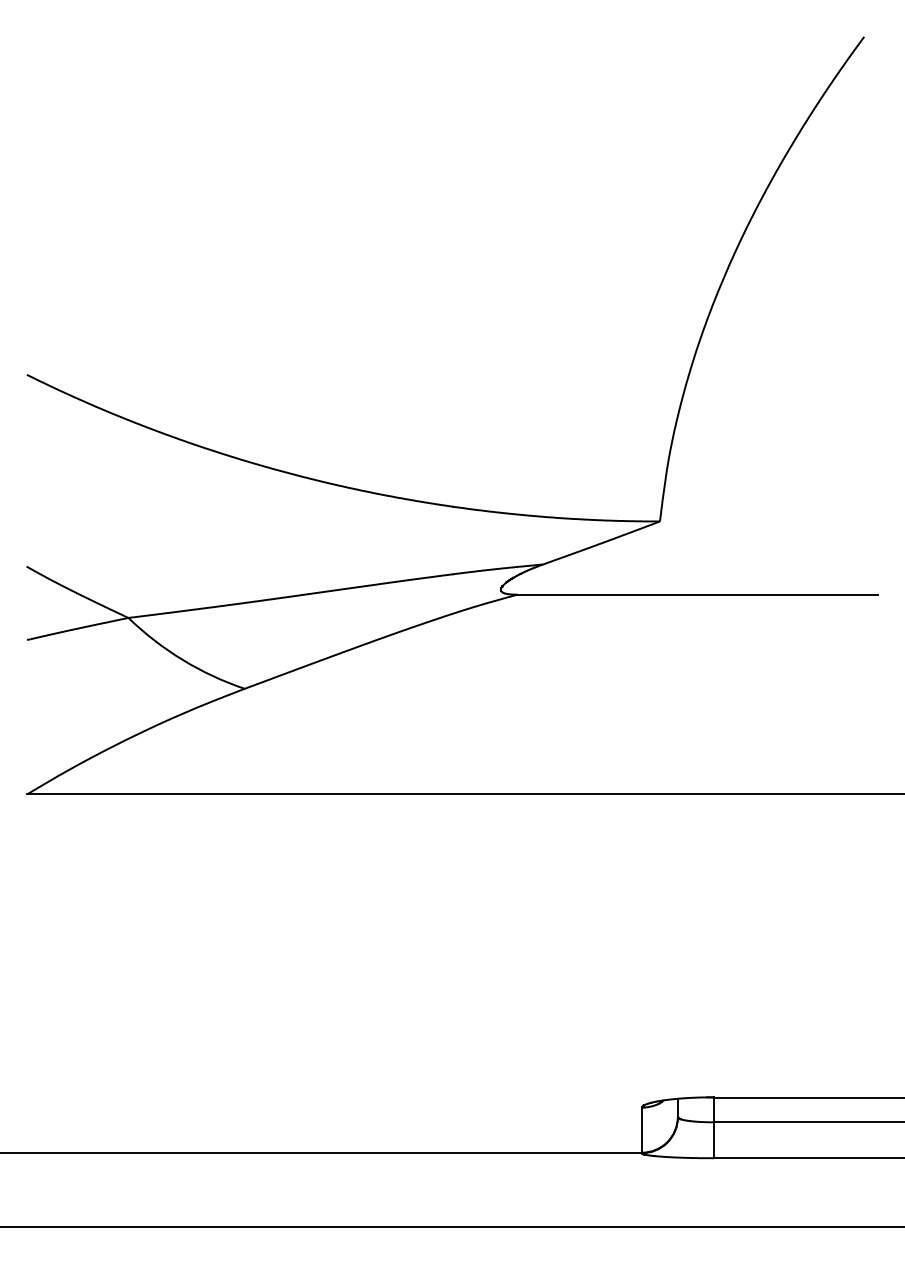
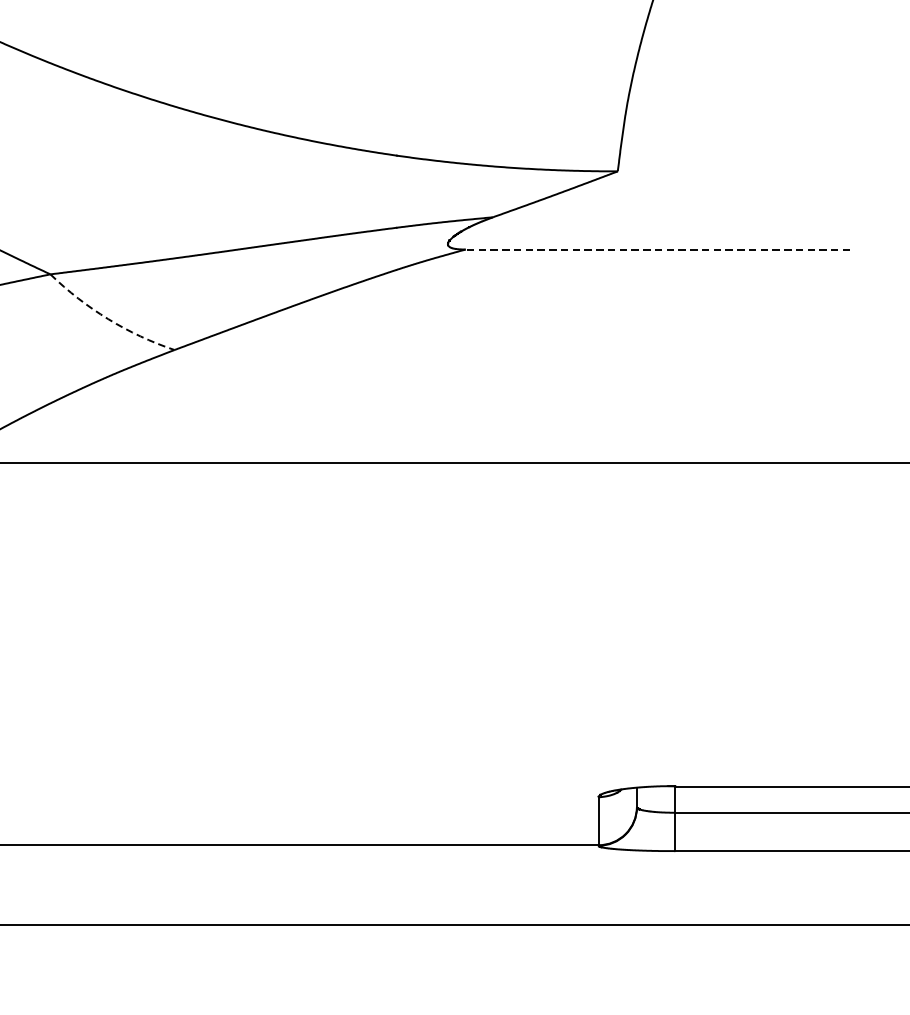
line: (697, 594) -> (657, 249), solid -> dashed
arc: (182, 659) -> (108, 318), solid -> dashed

